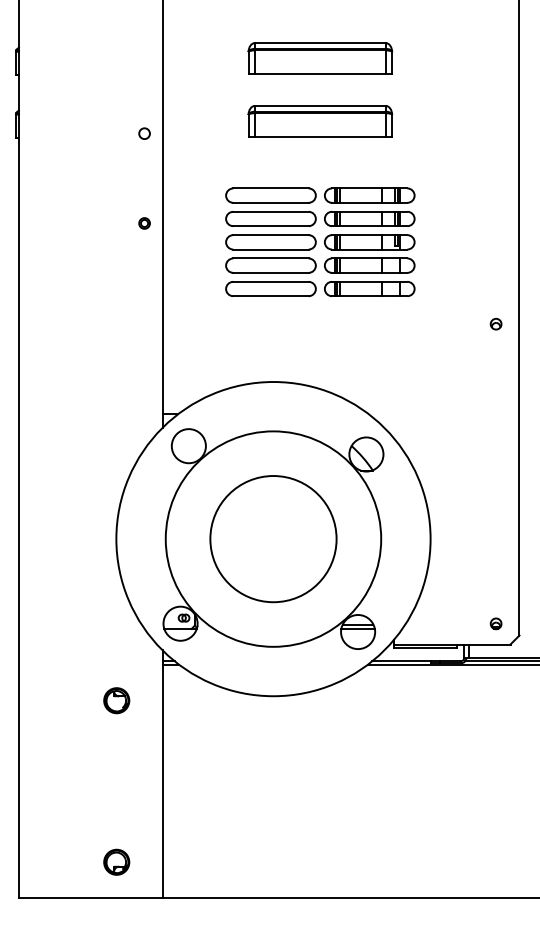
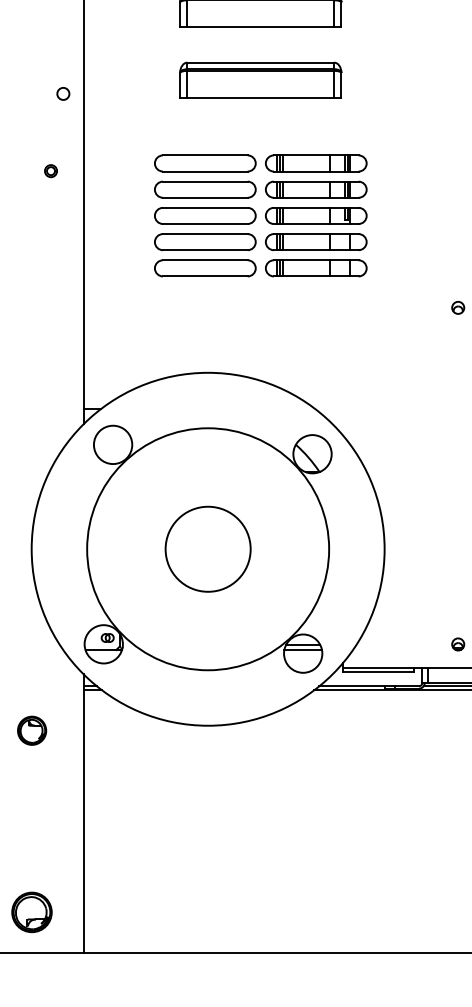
part: (144, 223) -> (50, 171), moved
circle: (273, 539) -> (208, 549), size x0.6
part: (116, 861) -> (31, 911), size x1.4

